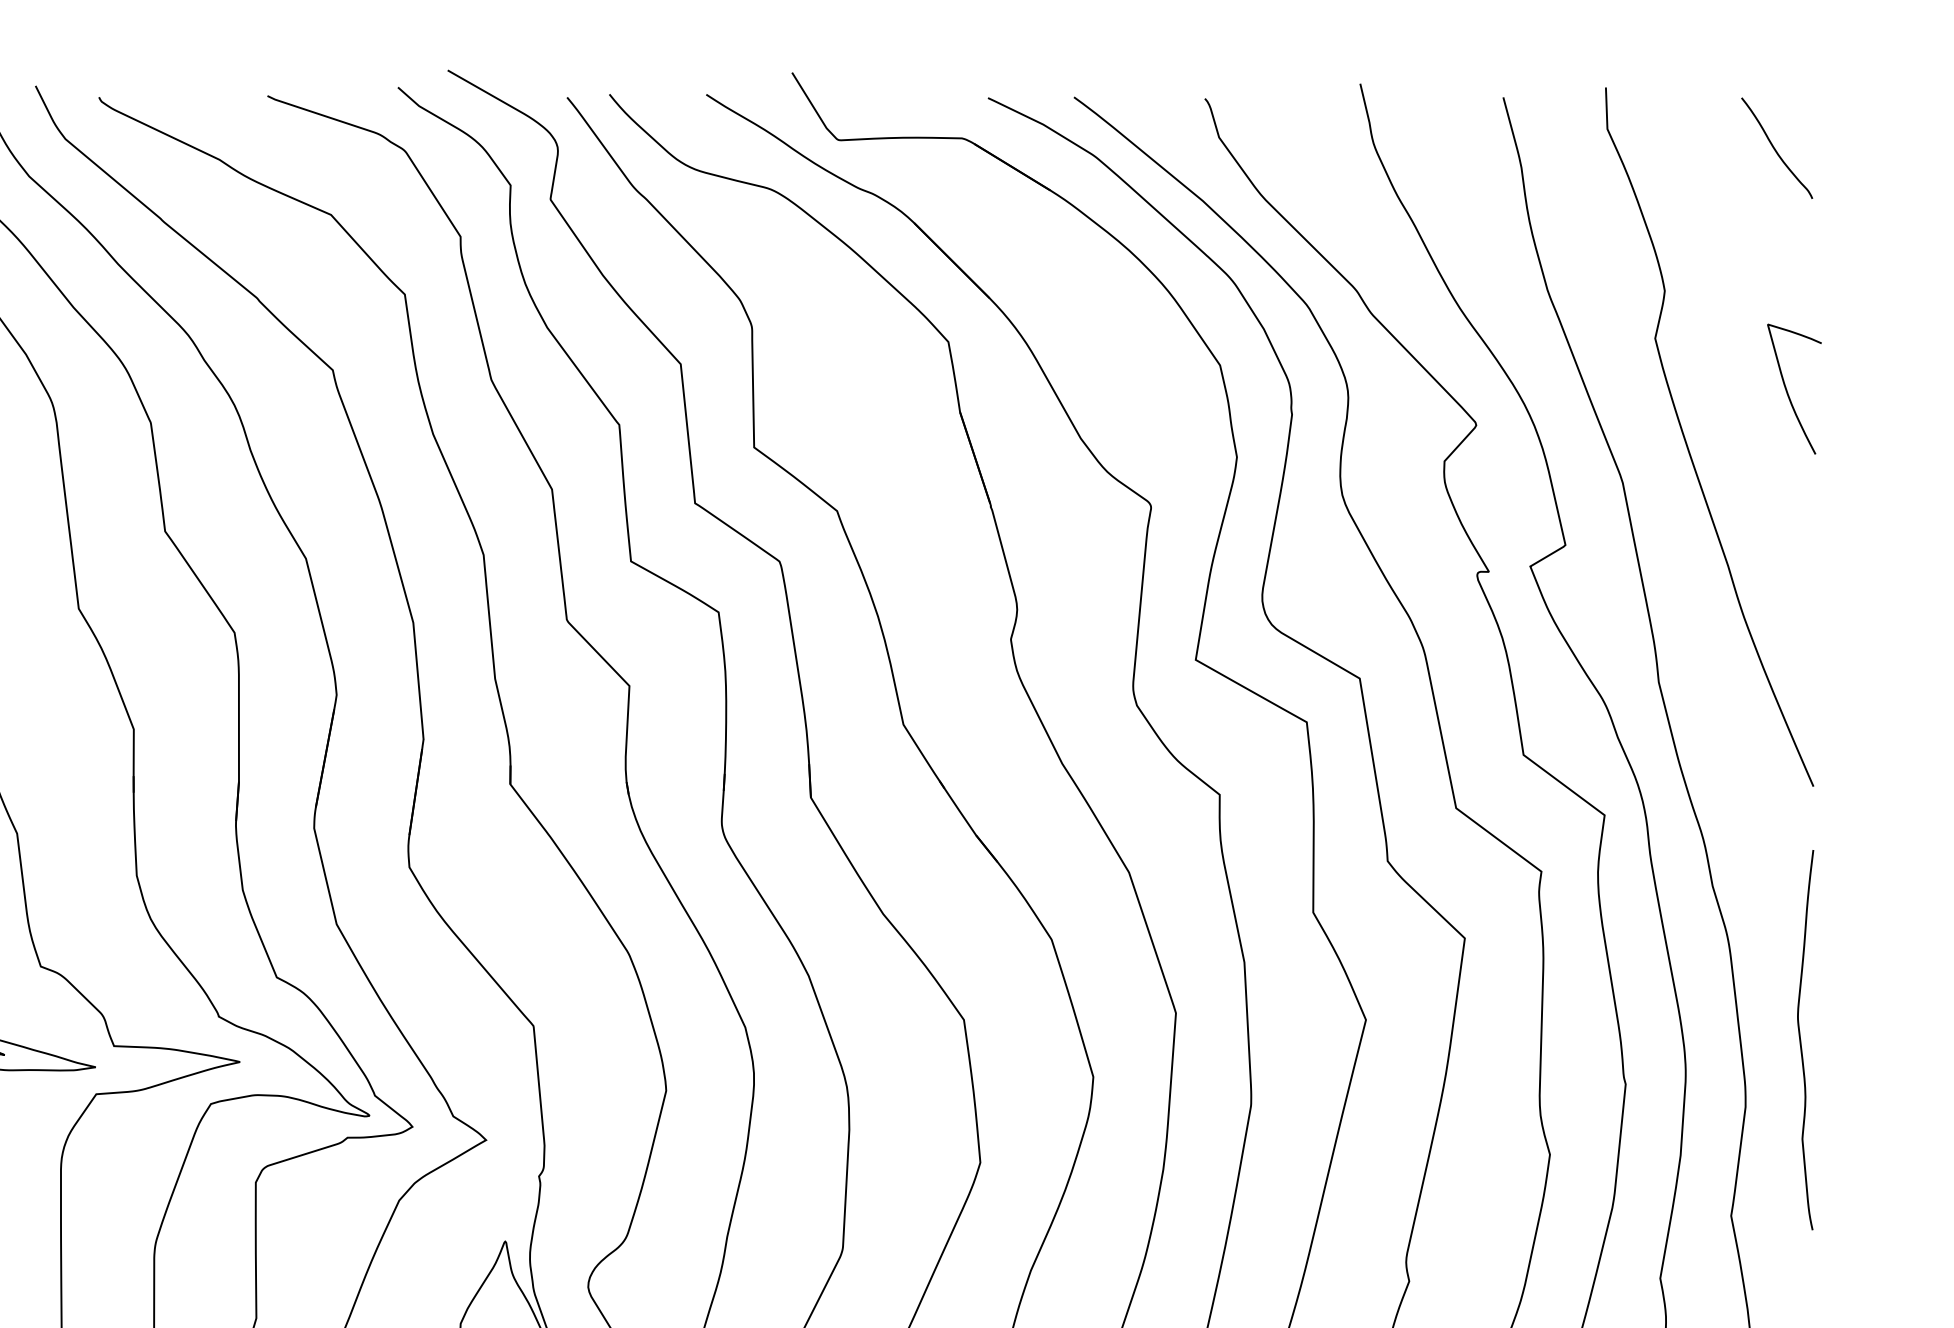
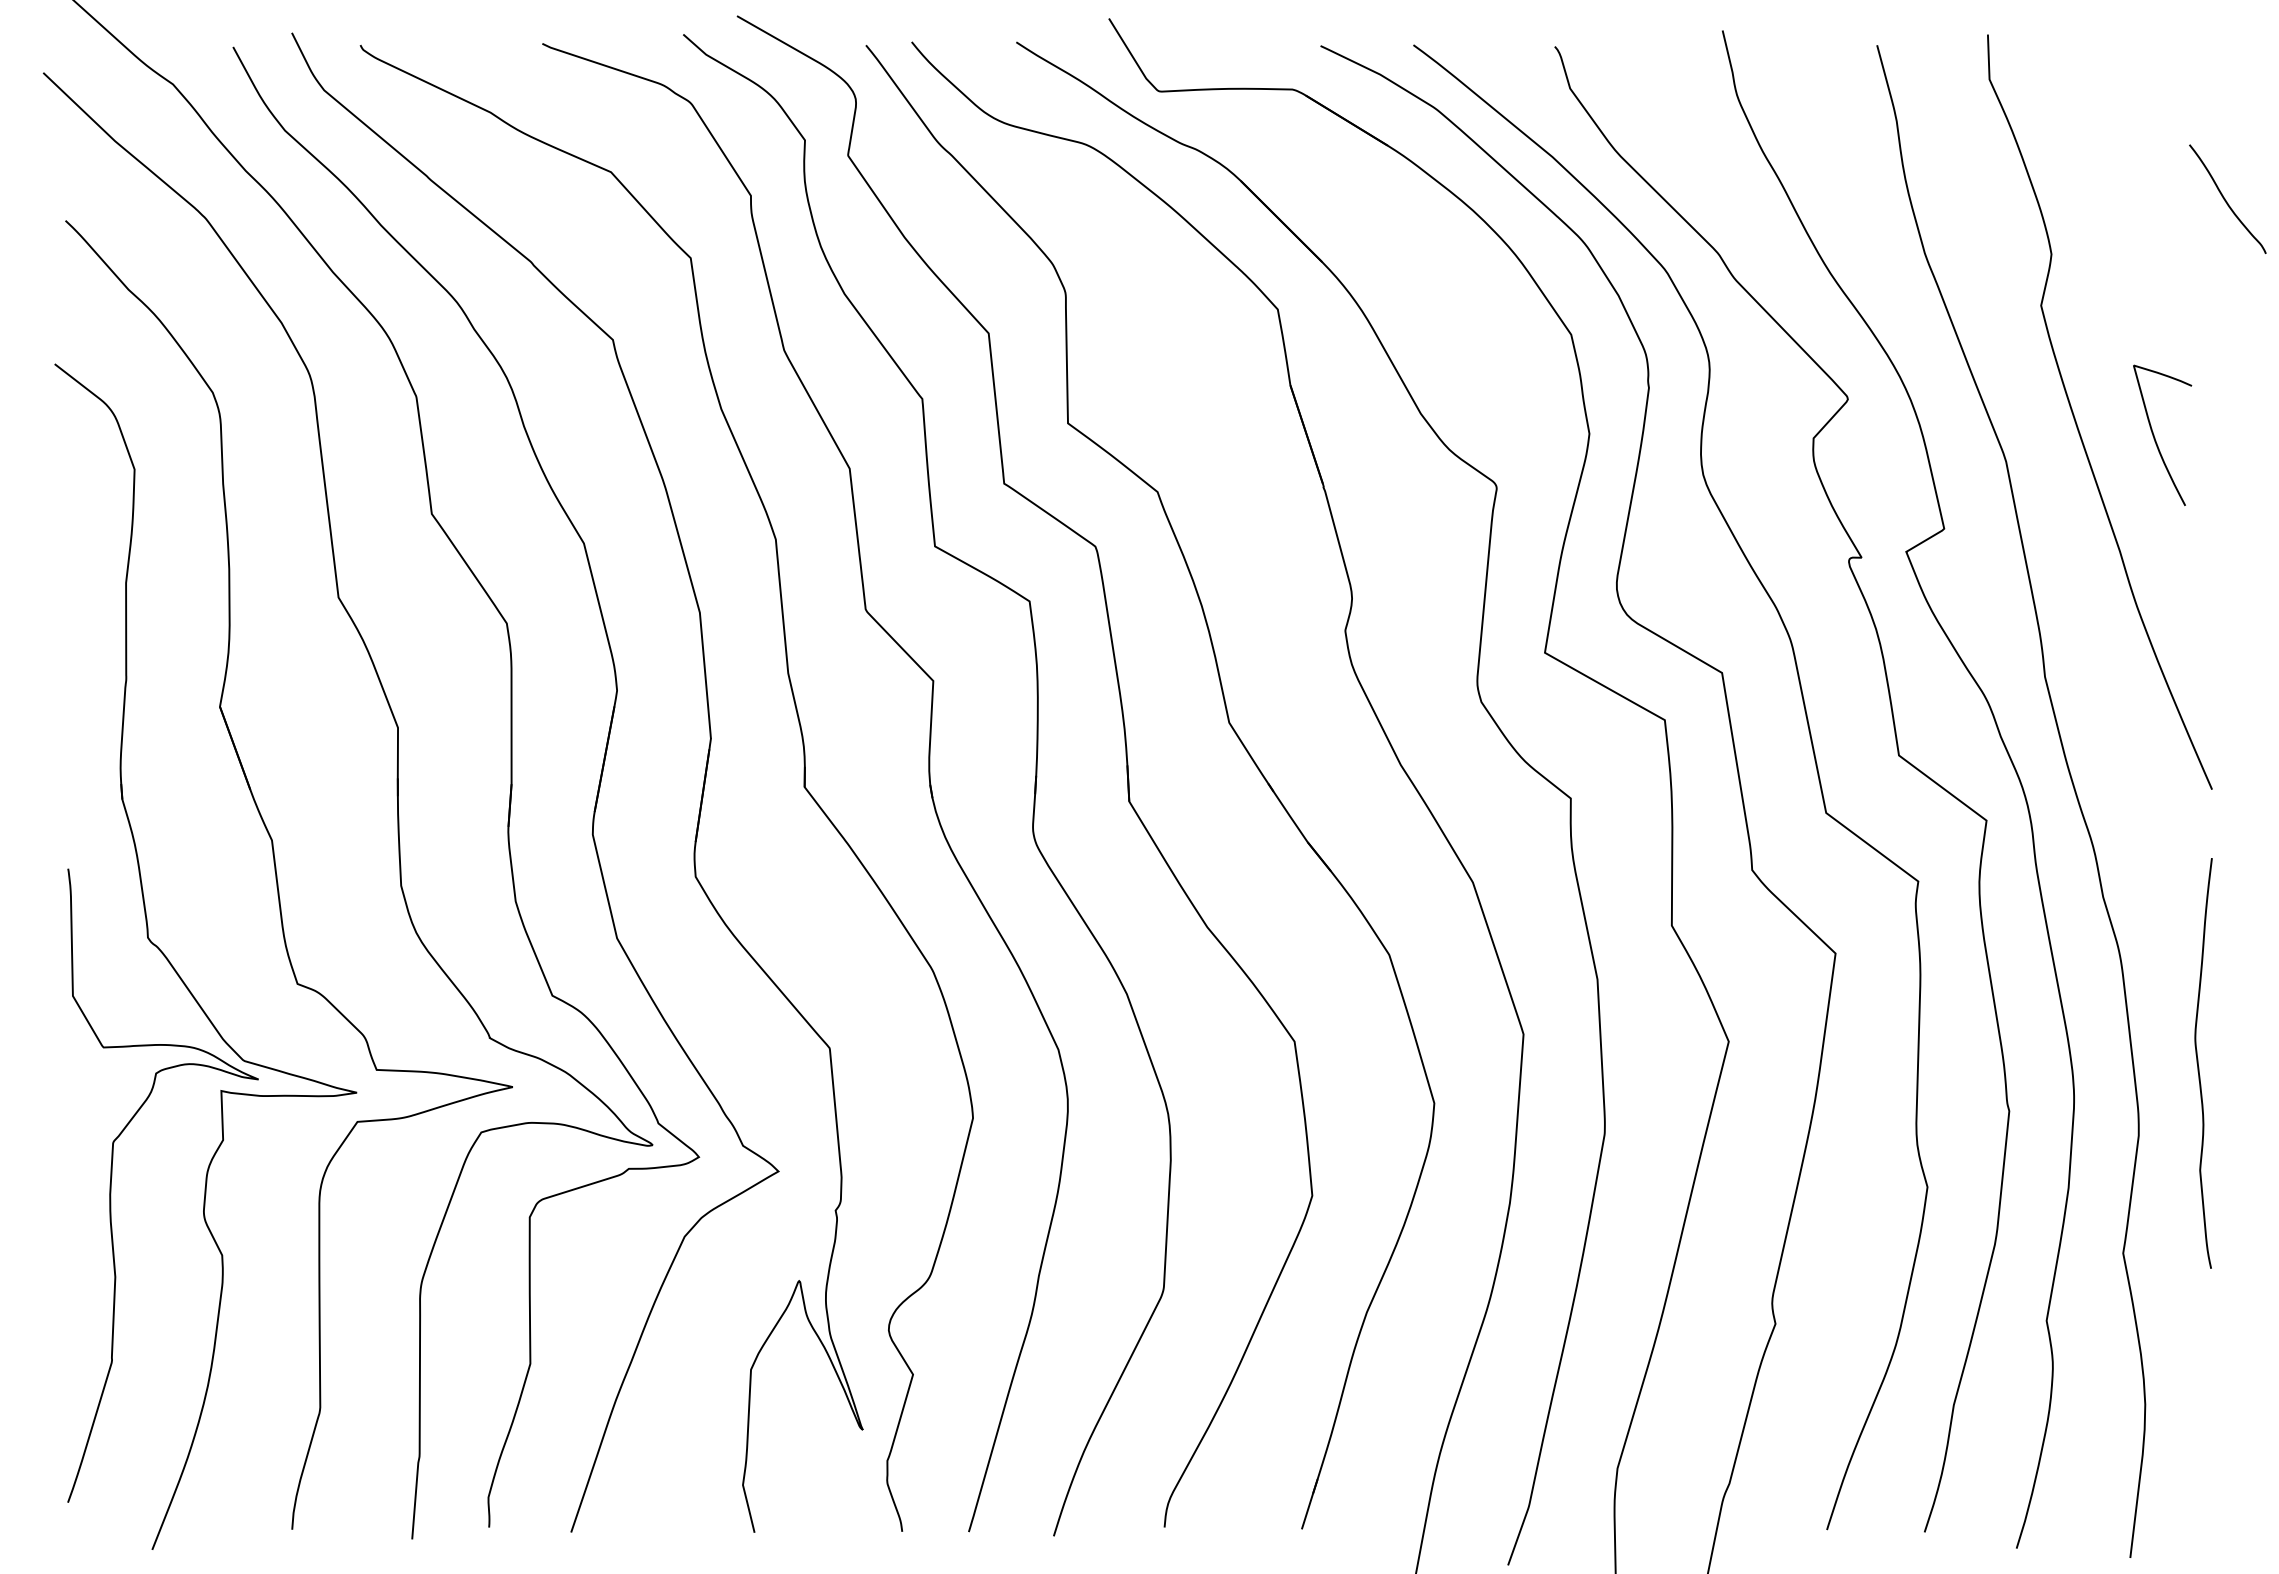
curve: (1774, 147) -> (2225, 198), moved
curve: (1787, 391) -> (2155, 437), moved

